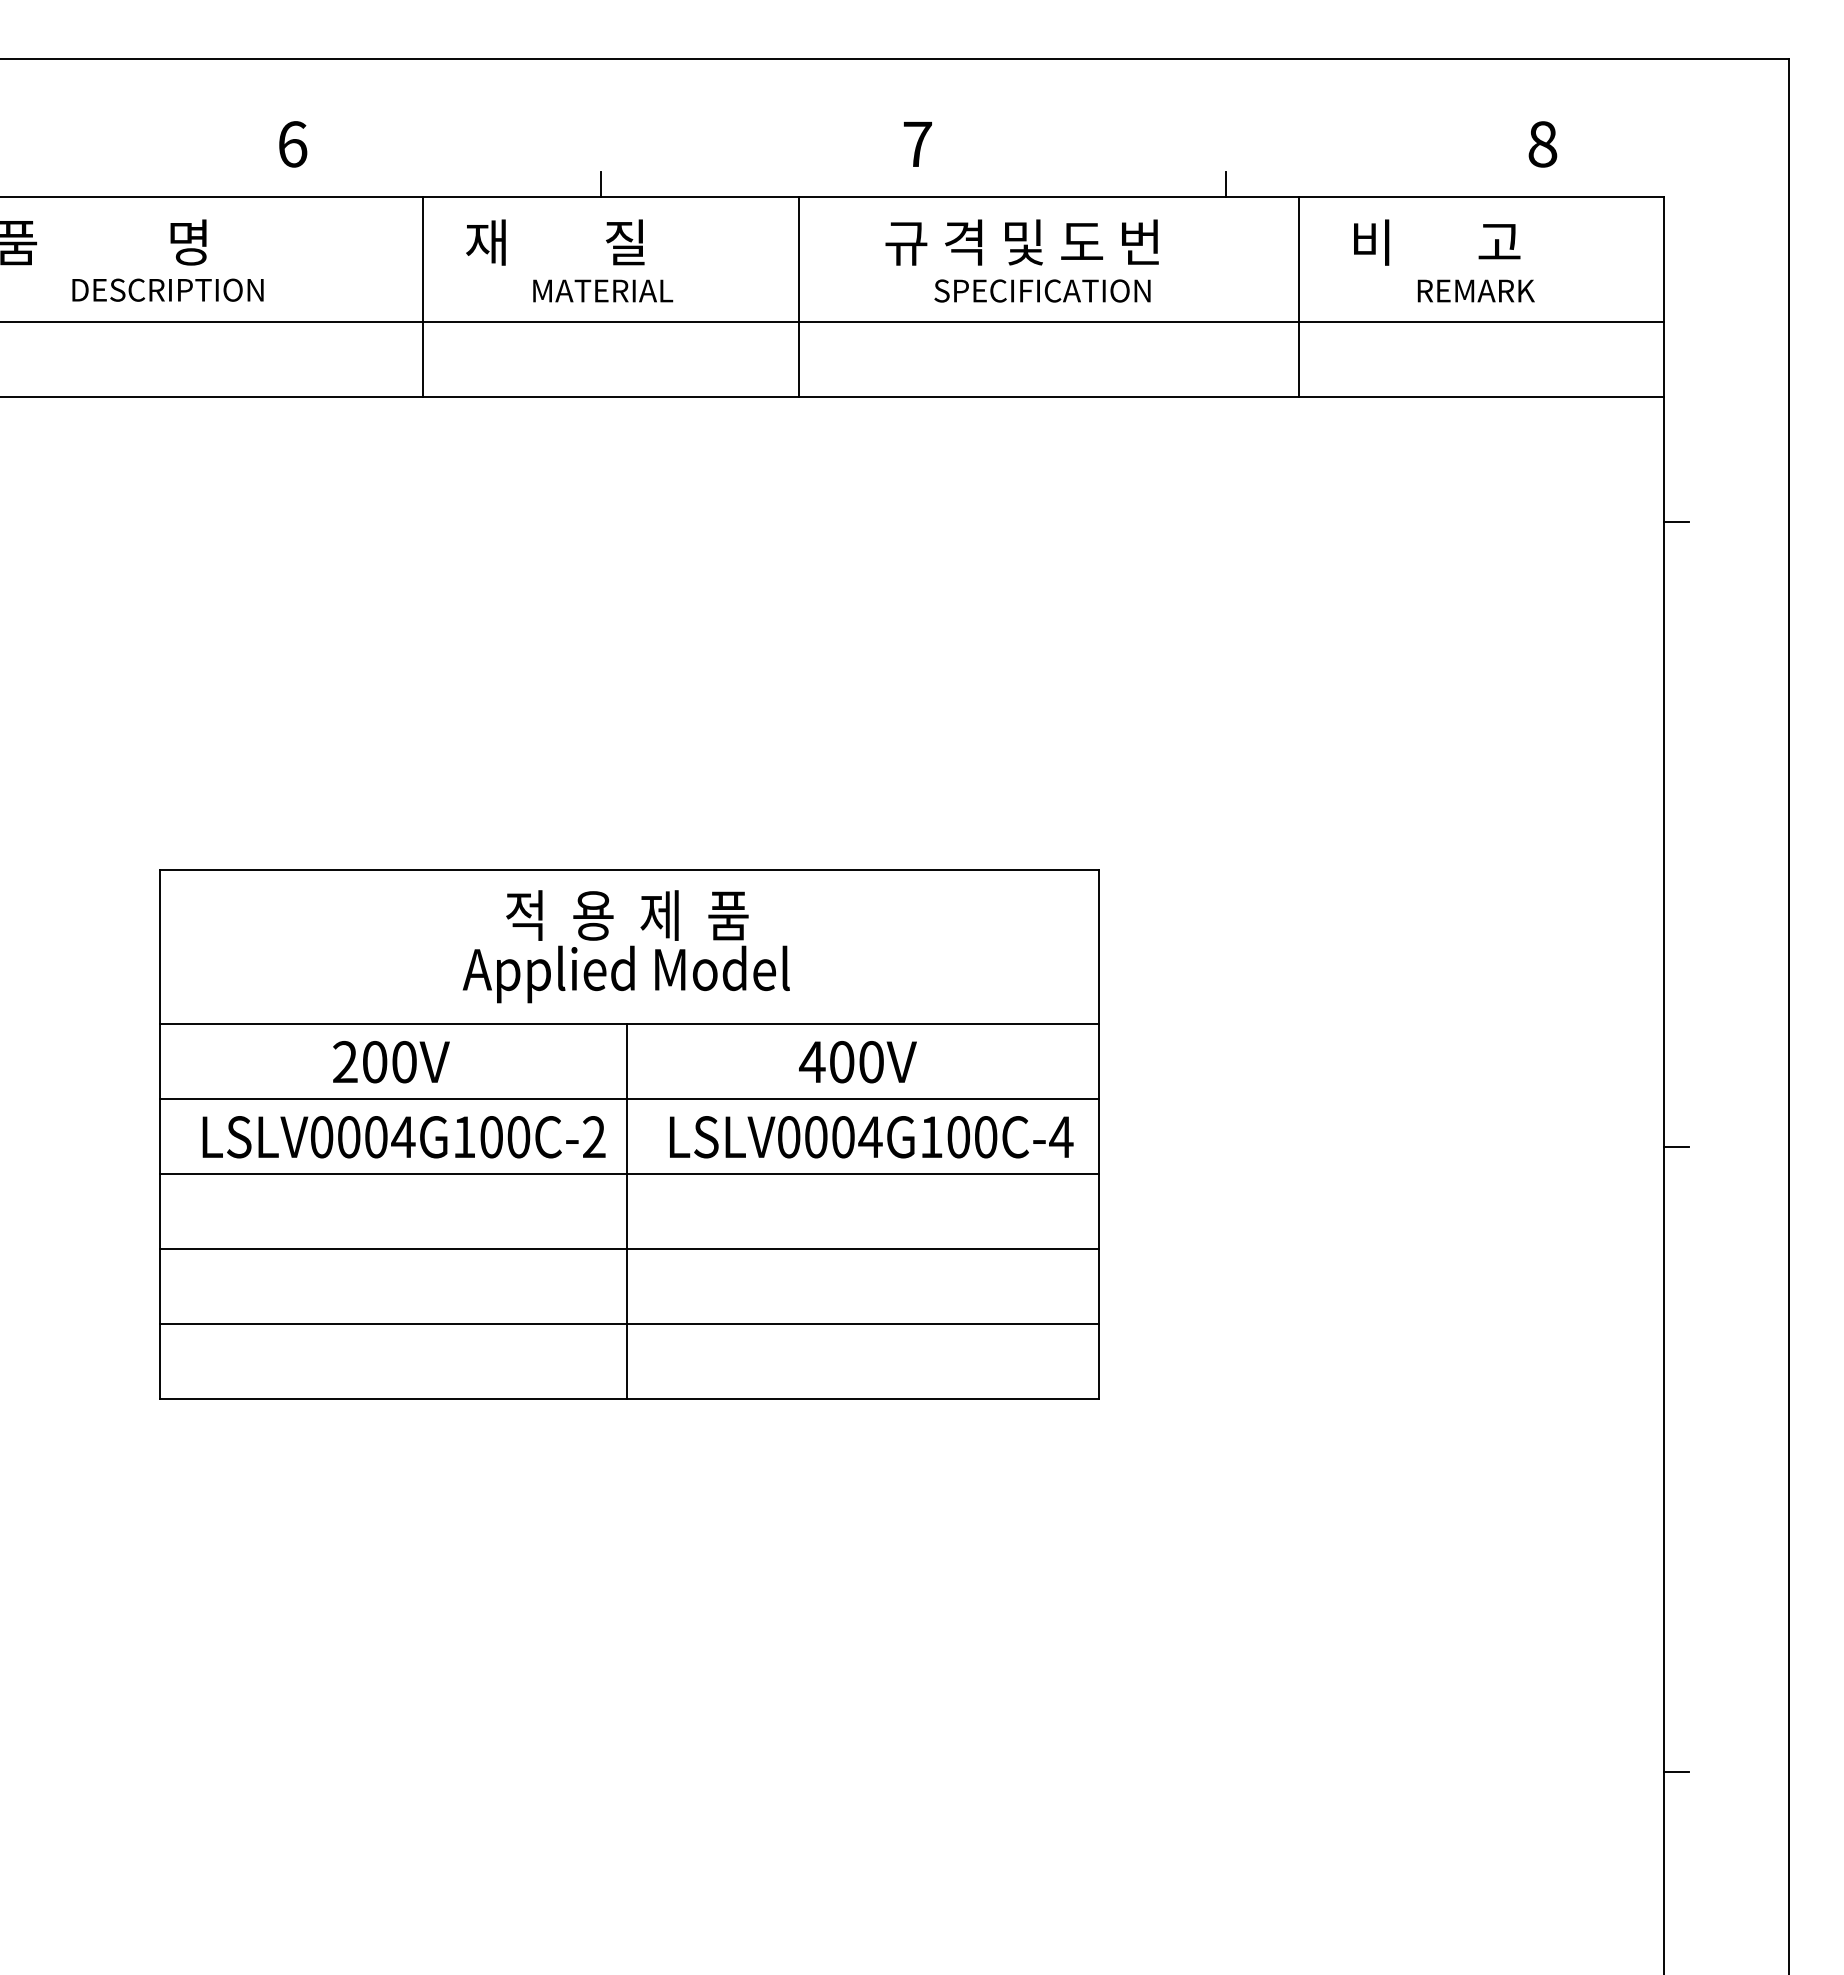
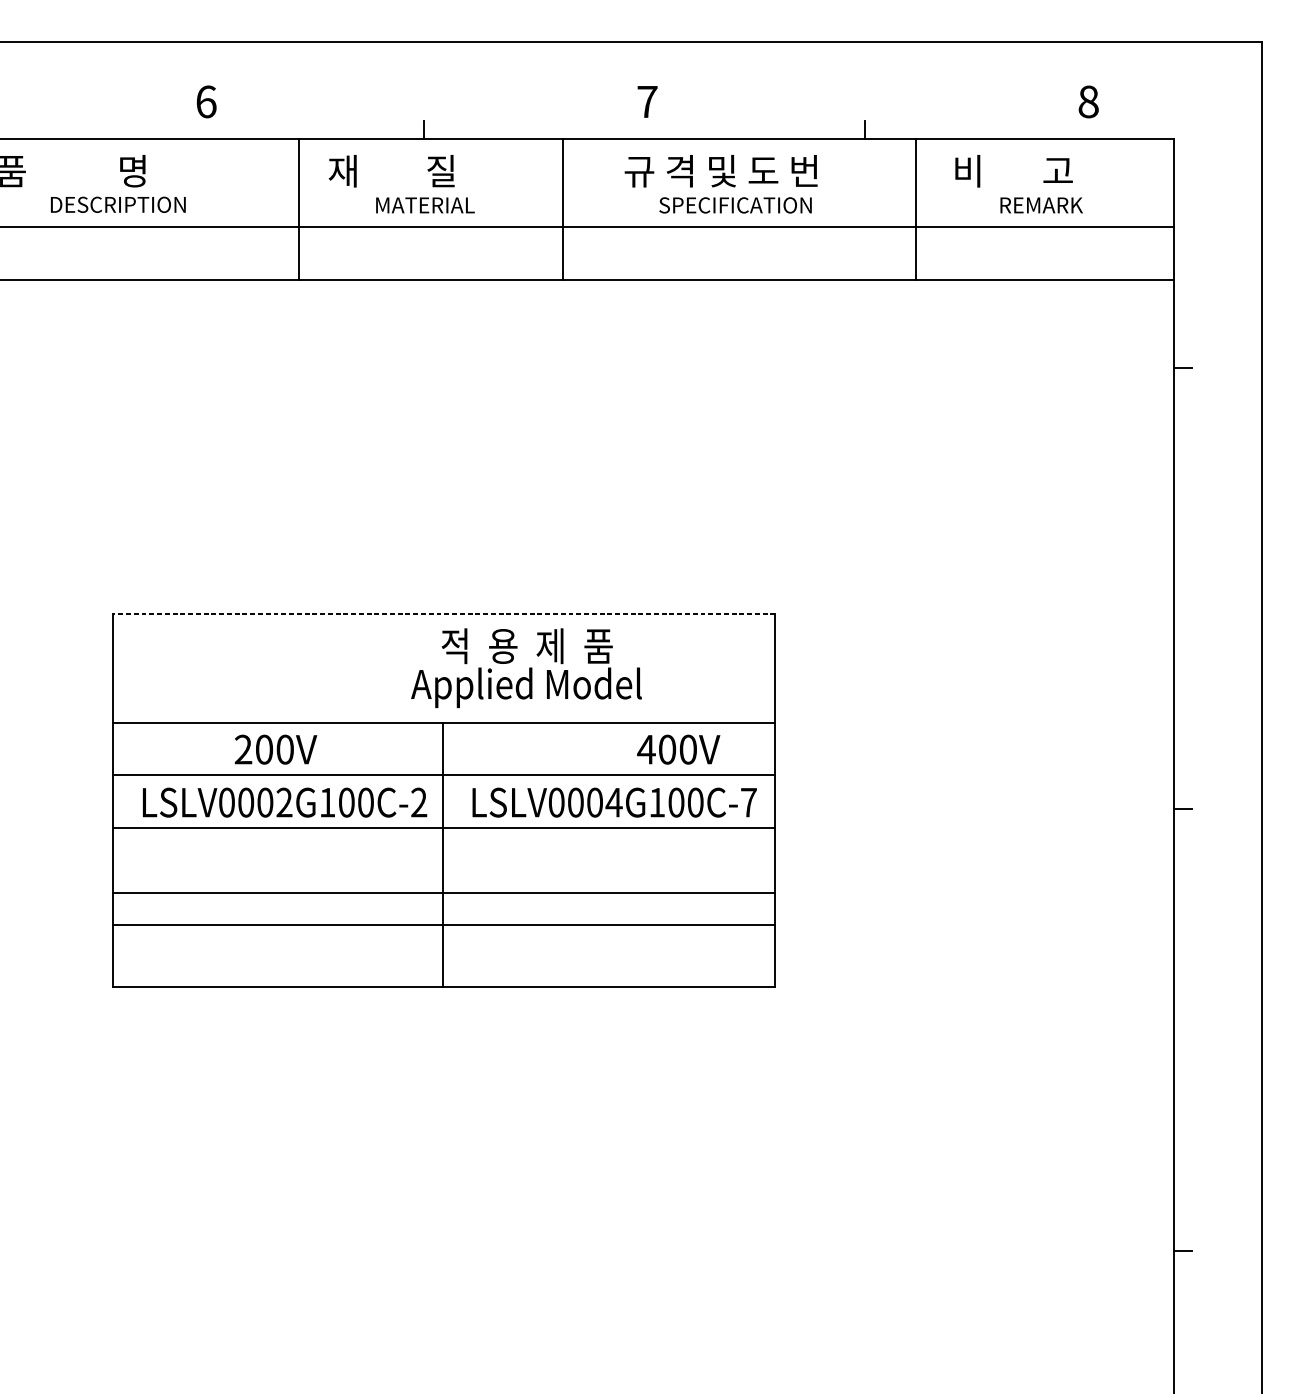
line: (629, 870) -> (444, 614), solid -> dashed
text: (625, 946) -> (525, 668), moved
text: (857, 1062) -> (678, 749), moved
text: (403, 1136) -> (284, 802), LSLV0004G100C-2 -> LSLV0002G100C-2
text: (1061, 1136) -> (748, 802), LSLV0004G100C-4 -> LSLV0004G100C-7
line: (629, 1248) -> (444, 924), moved
line: (629, 1323) -> (444, 892), moved

